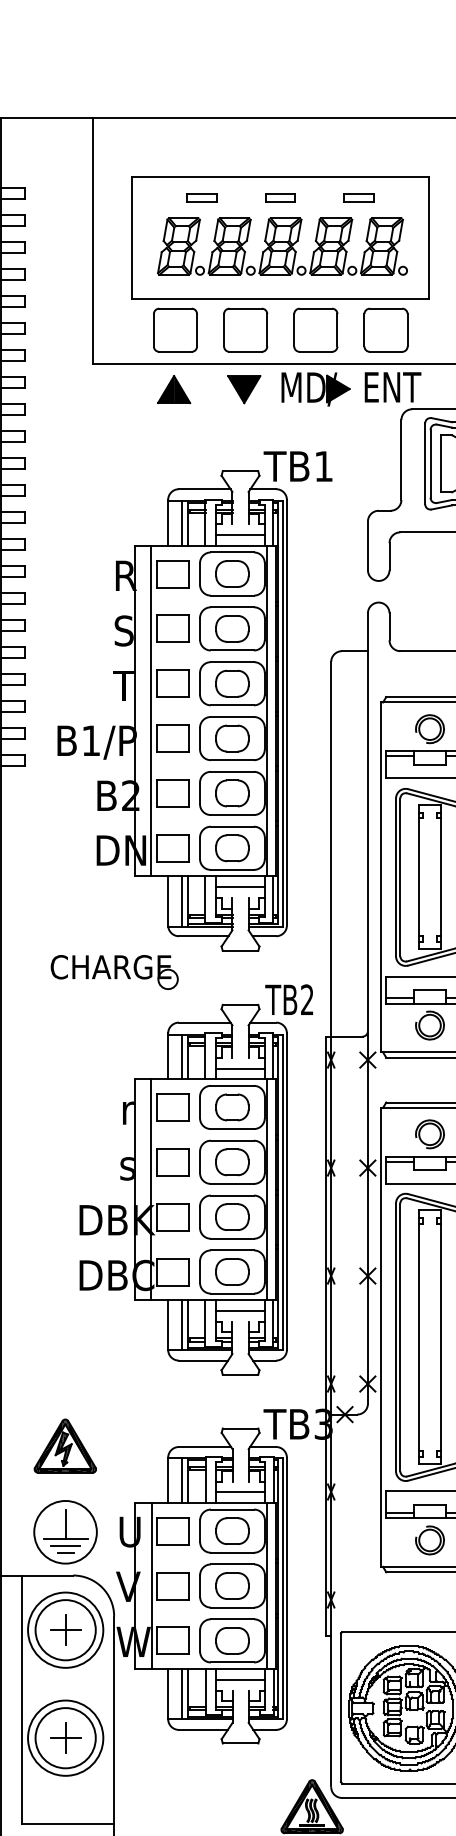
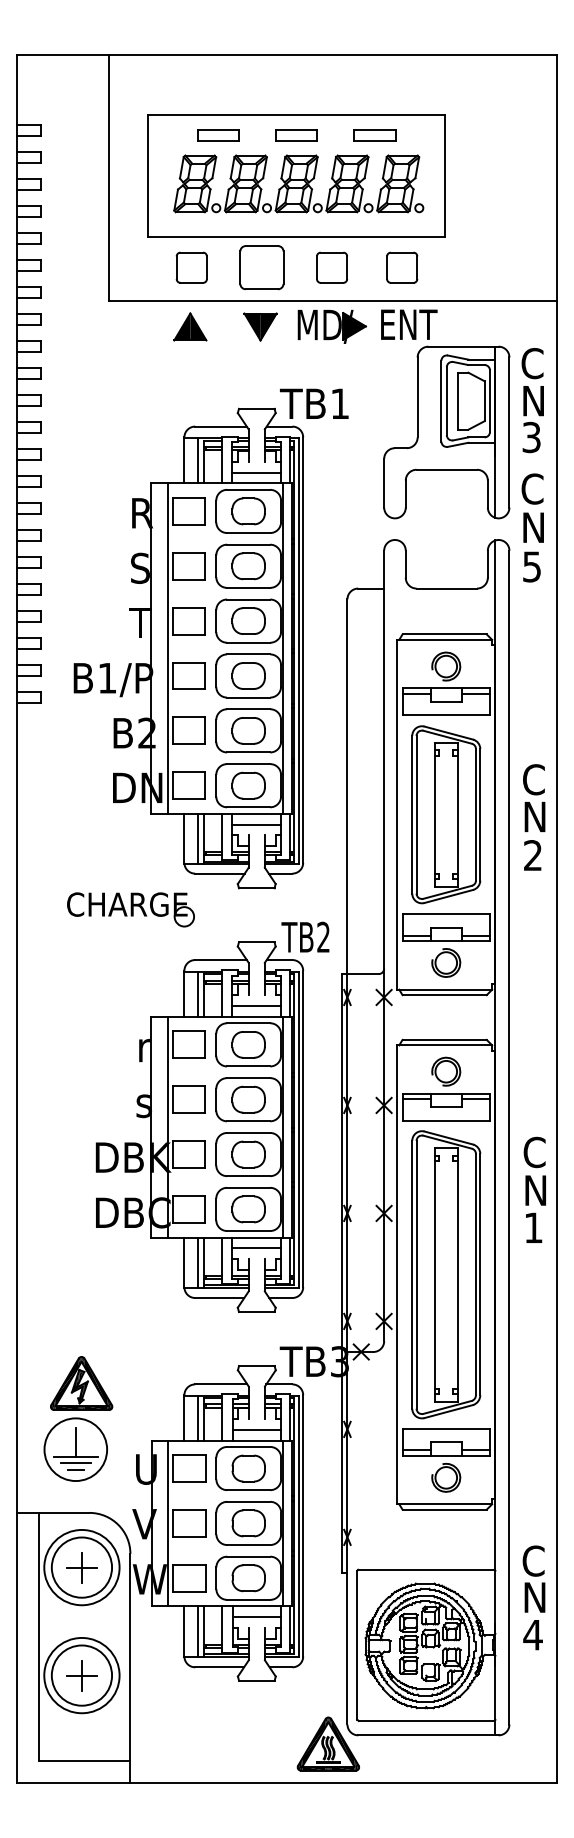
part: (202, 197) -> (218, 134), size x1.4
part: (280, 197) -> (296, 134), size x1.4
part: (358, 197) -> (374, 134), size x1.4
part: (175, 330) -> (191, 267), size x0.7
part: (315, 330) -> (331, 267), size x0.7
part: (385, 330) -> (401, 267), size x0.7
part: (65, 1532) -> (75, 1449), moved

